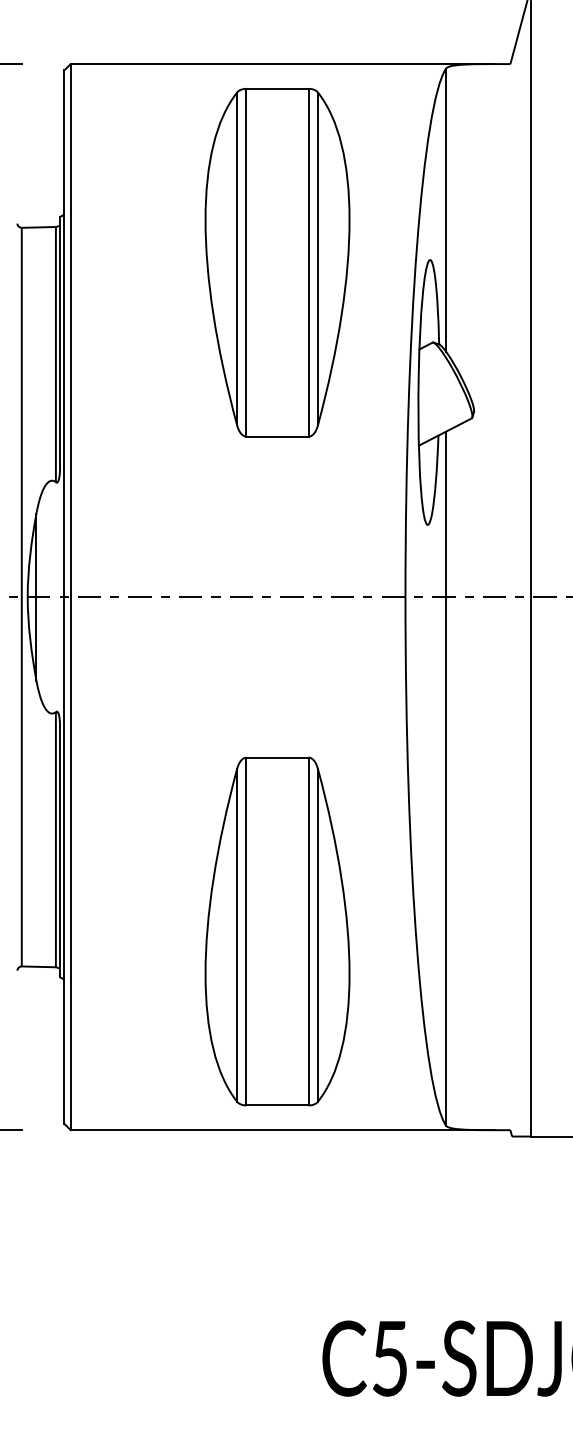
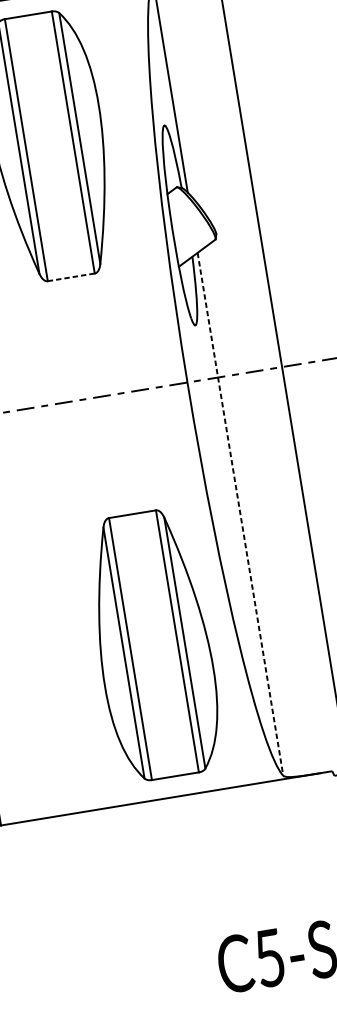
line: (278, 436) -> (71, 277), solid -> dashed
line: (446, 778) -> (240, 514), solid -> dashed
part: (277, 931) -> (153, 645), moved

